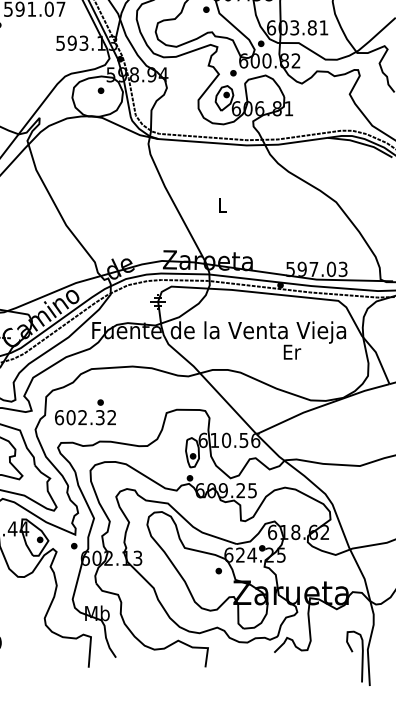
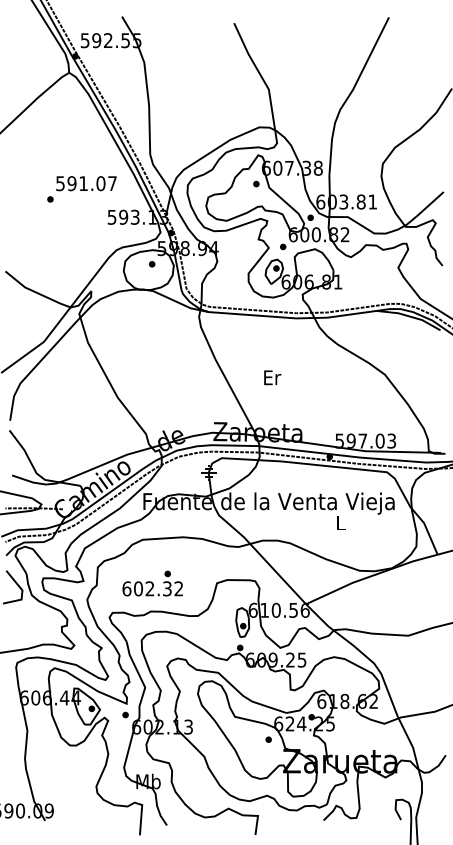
text: (222, 205) -> (272, 377), L -> Er
text: (292, 351) -> (341, 522), Er -> L
text: (85, 412) -> (152, 583), moved

